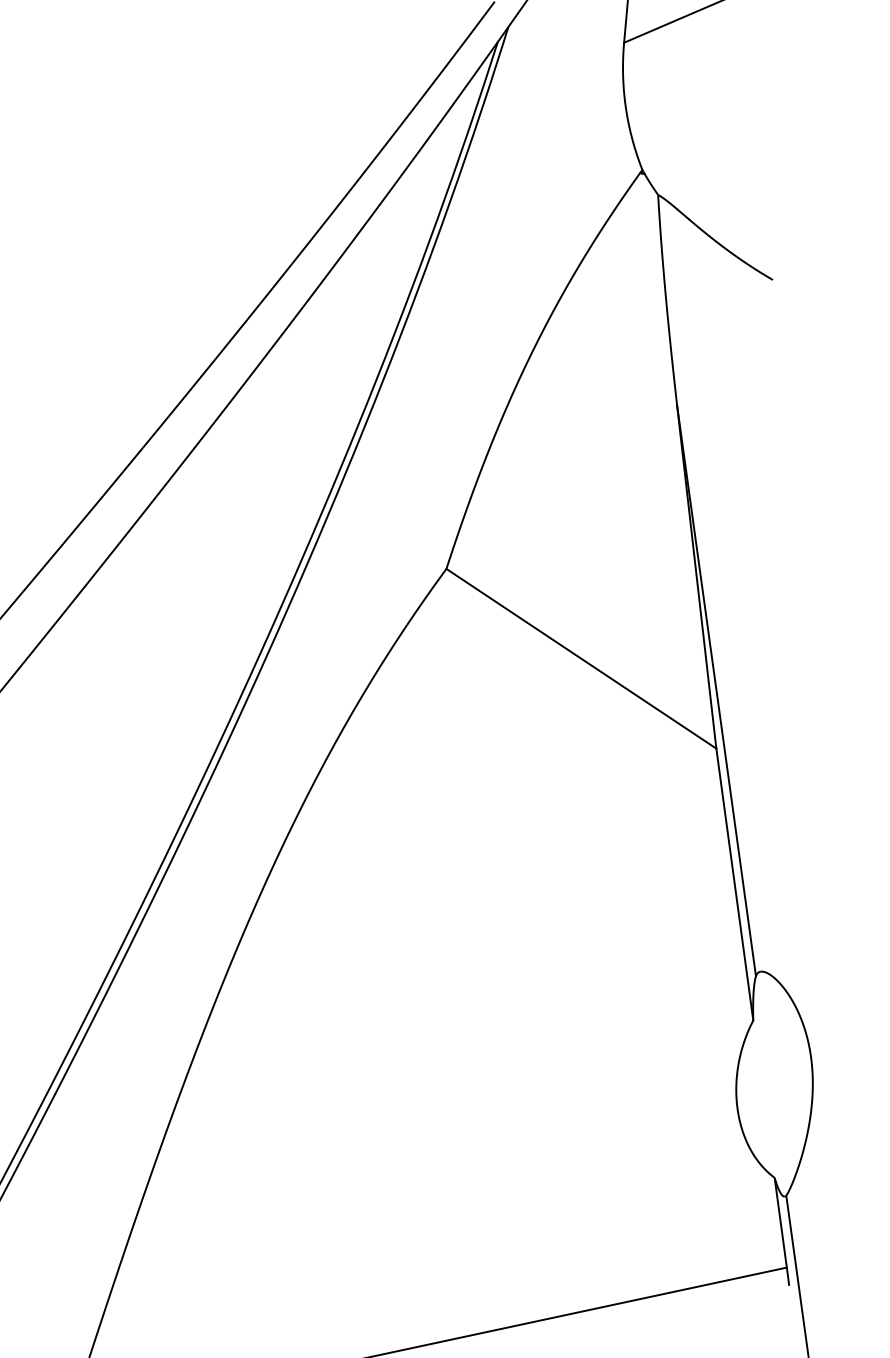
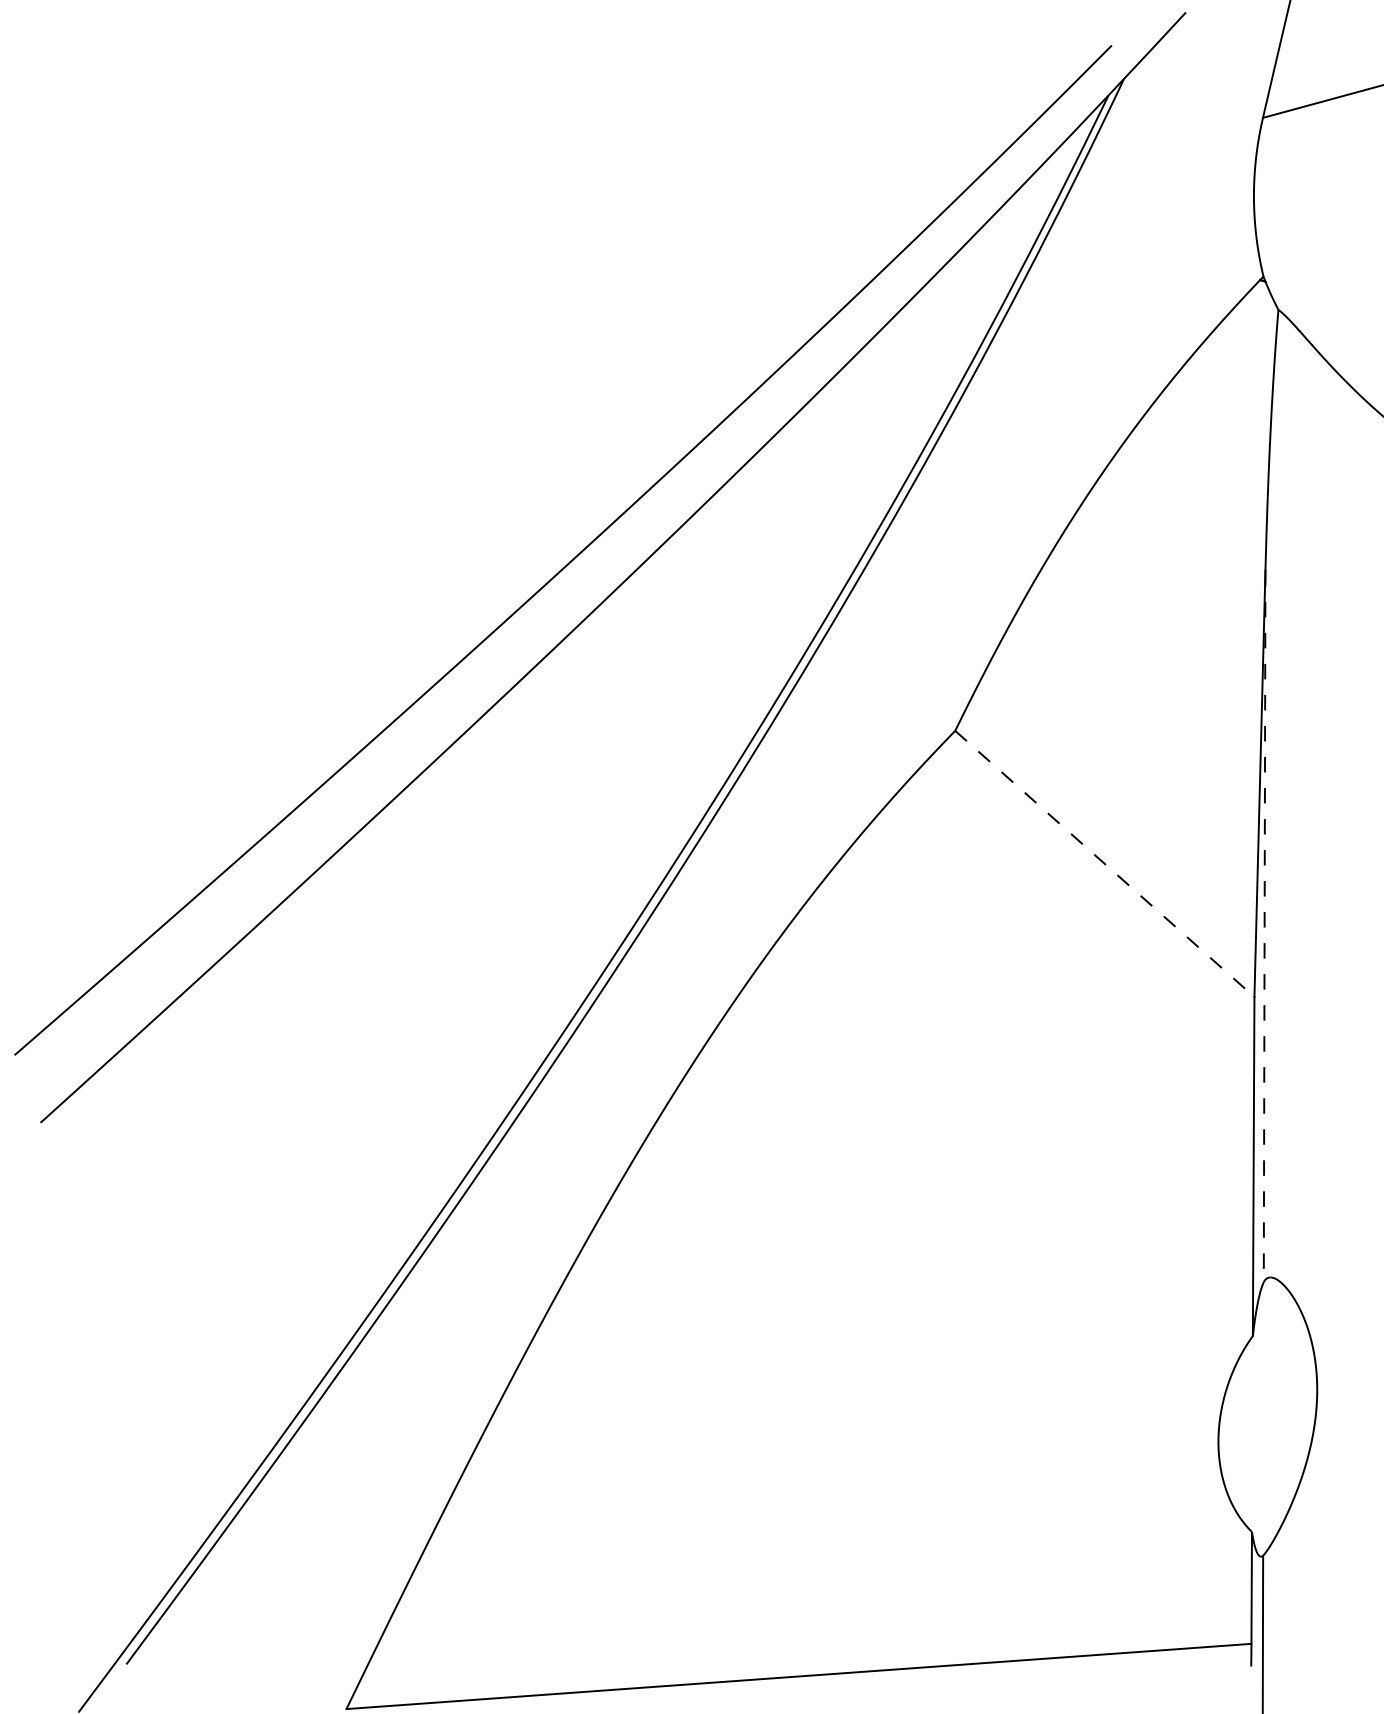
line: (581, 659) -> (1105, 864), solid -> dashed
line: (716, 690) -> (1264, 926), solid -> dashed

